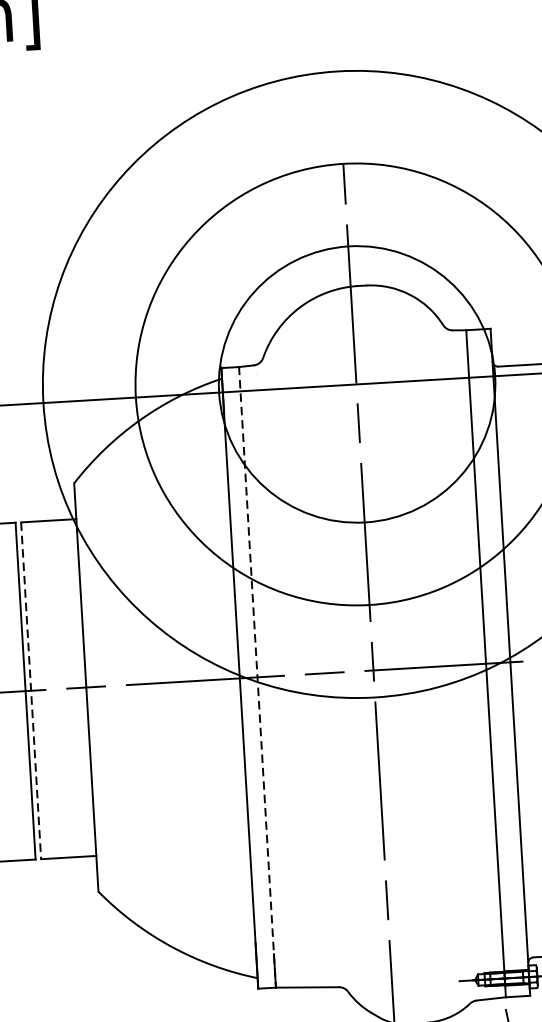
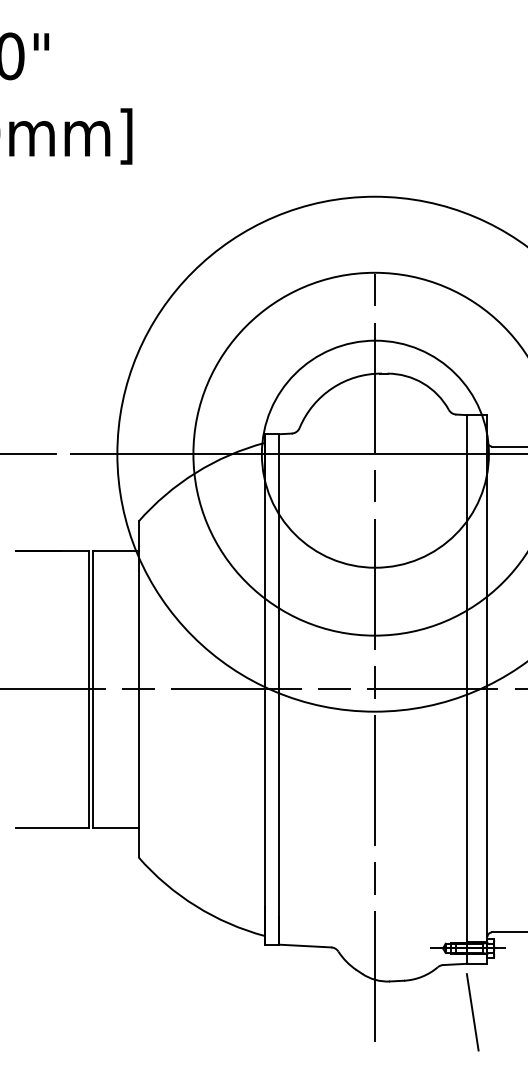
line: (257, 677) -> (279, 689), dashed -> solid
line: (31, 690) -> (93, 689), dashed -> solid

